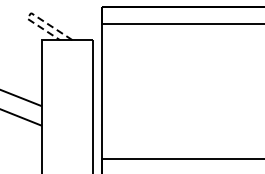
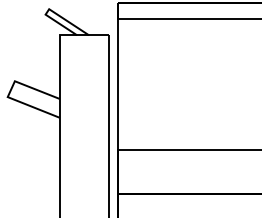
line: (31, 13) -> (49, 9), dashed -> solid

